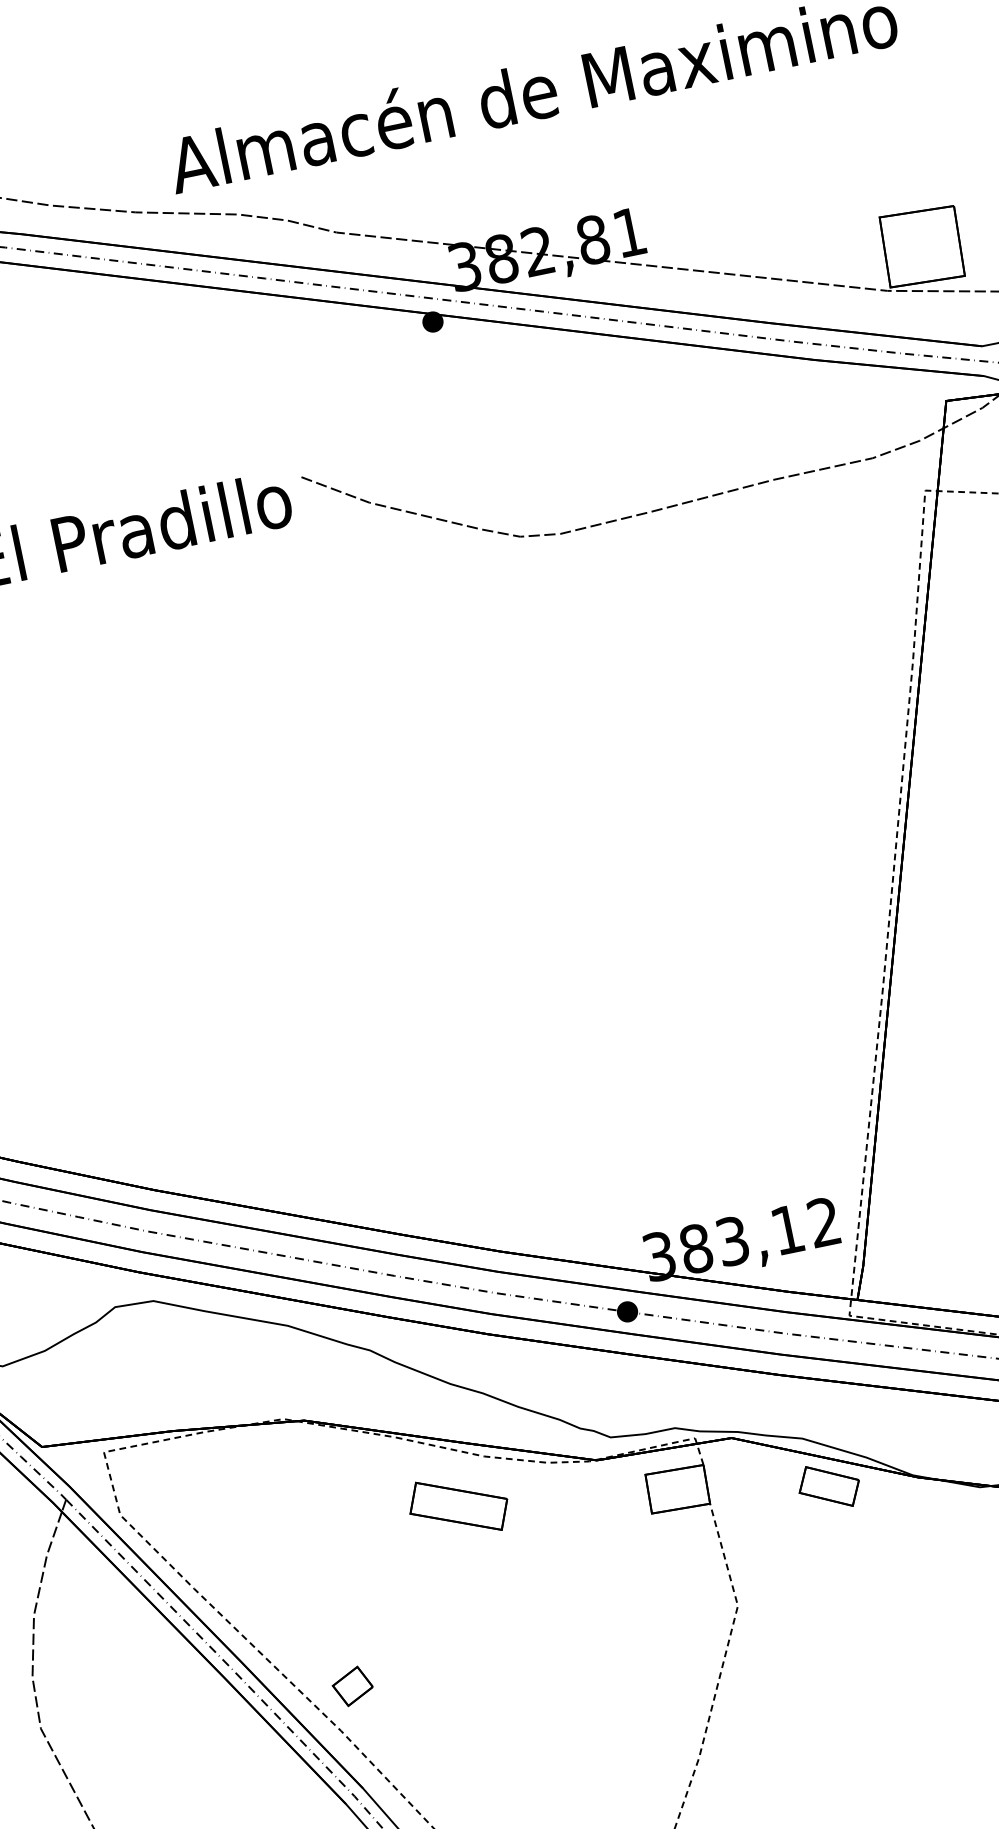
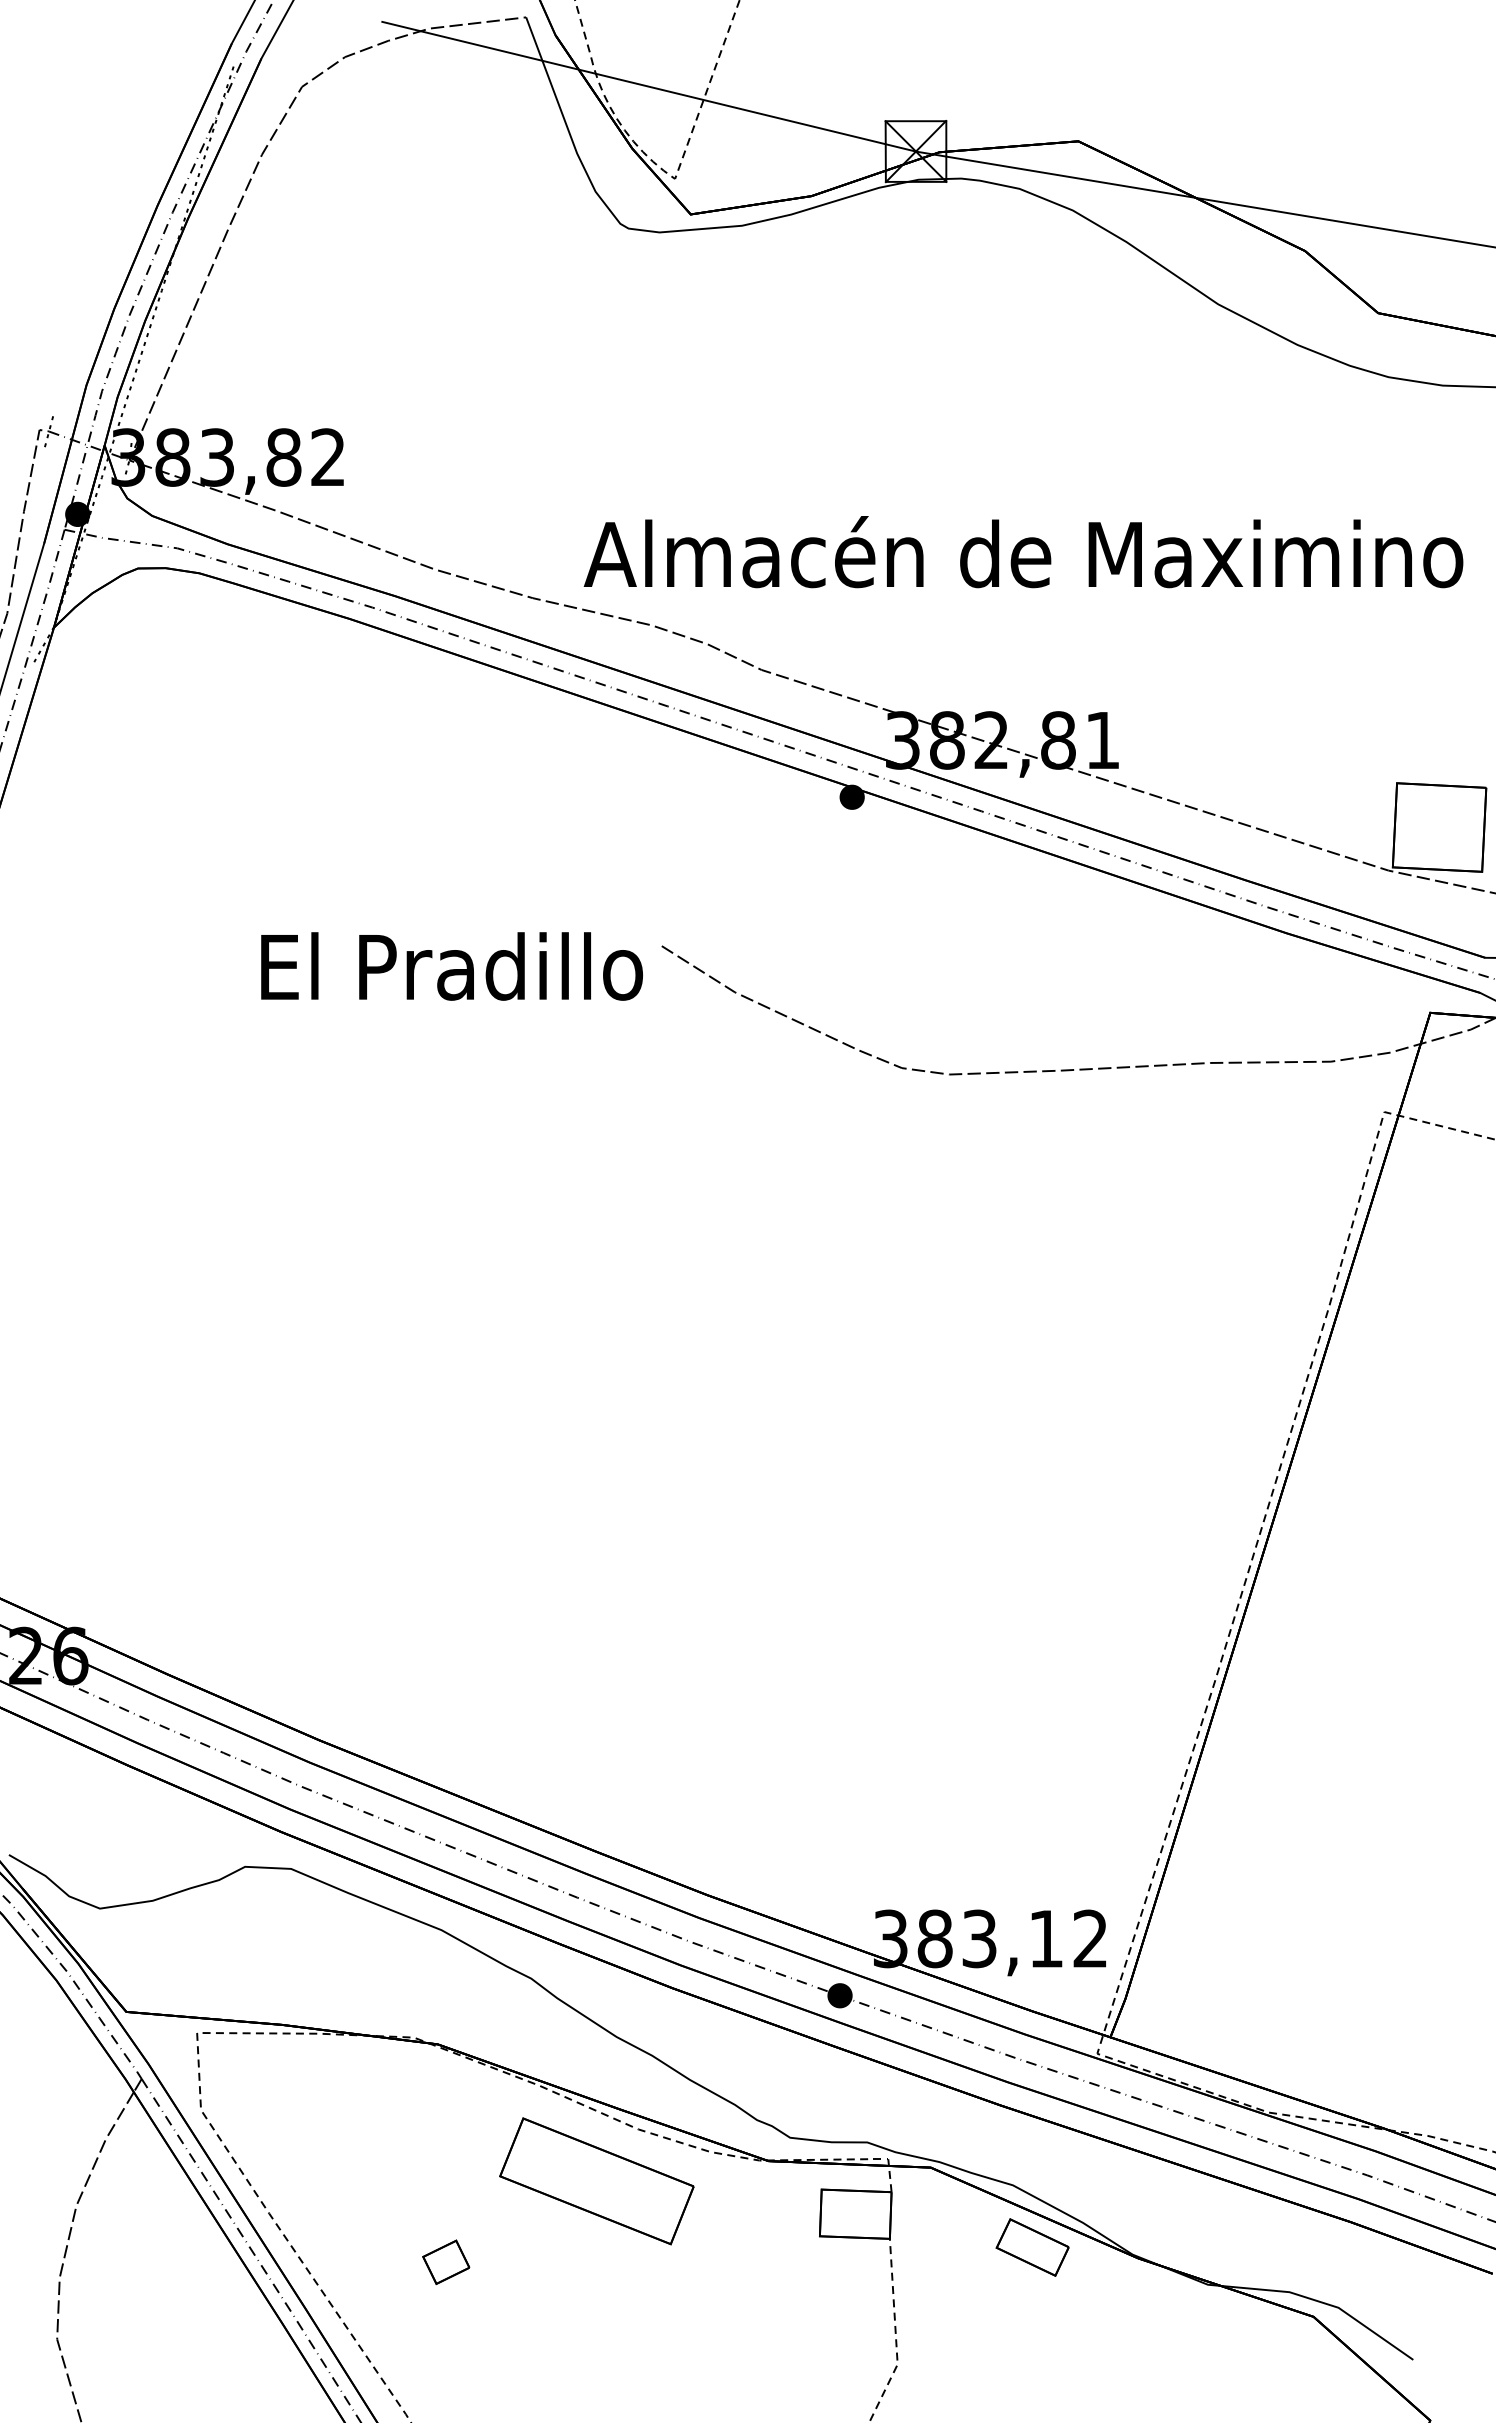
part: (458, 1506) -> (596, 2181), size x1.67
part: (352, 1685) -> (446, 2261), moved

